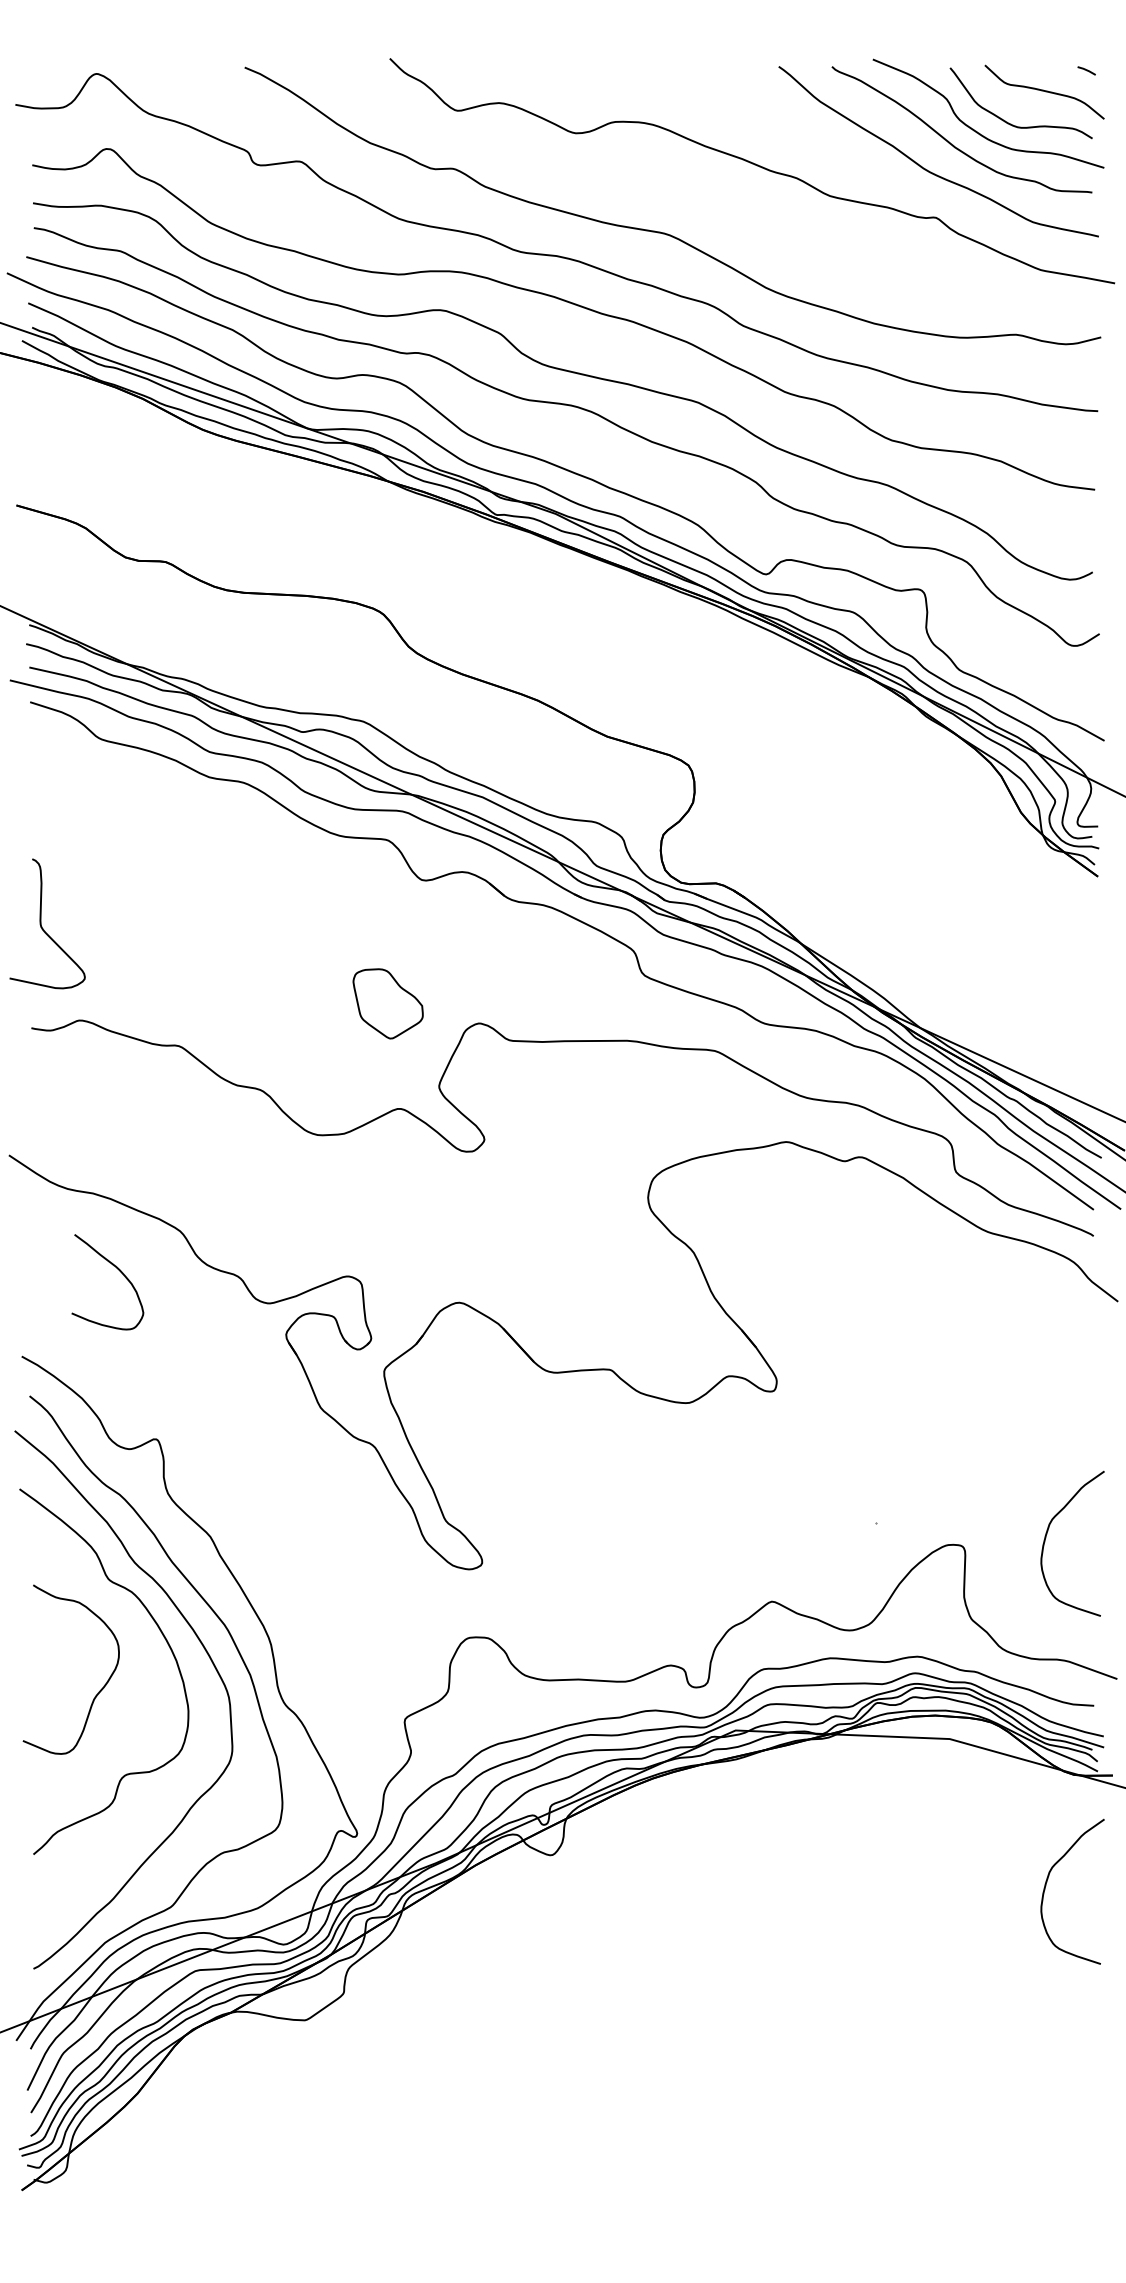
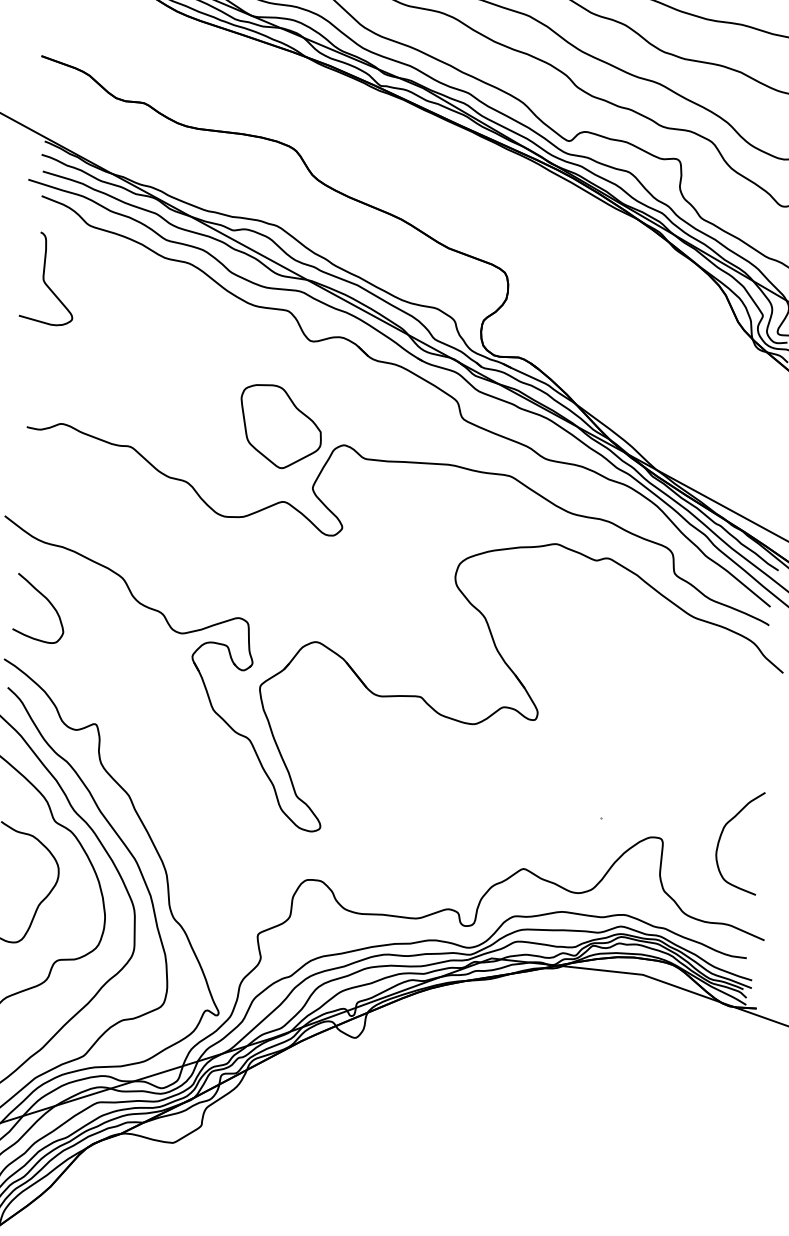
curve: (42, 926) -> (44, 280), moved
part: (387, 1003) -> (280, 426), size x1.67
curve: (118, 1270) -> (47, 600), moved
curve: (1046, 1886) -> (704, 1083), removed

